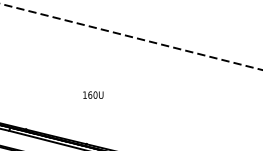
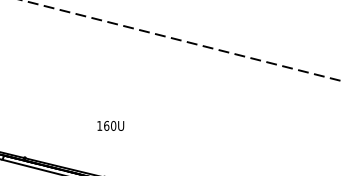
text: (93, 94) -> (110, 125), moved

